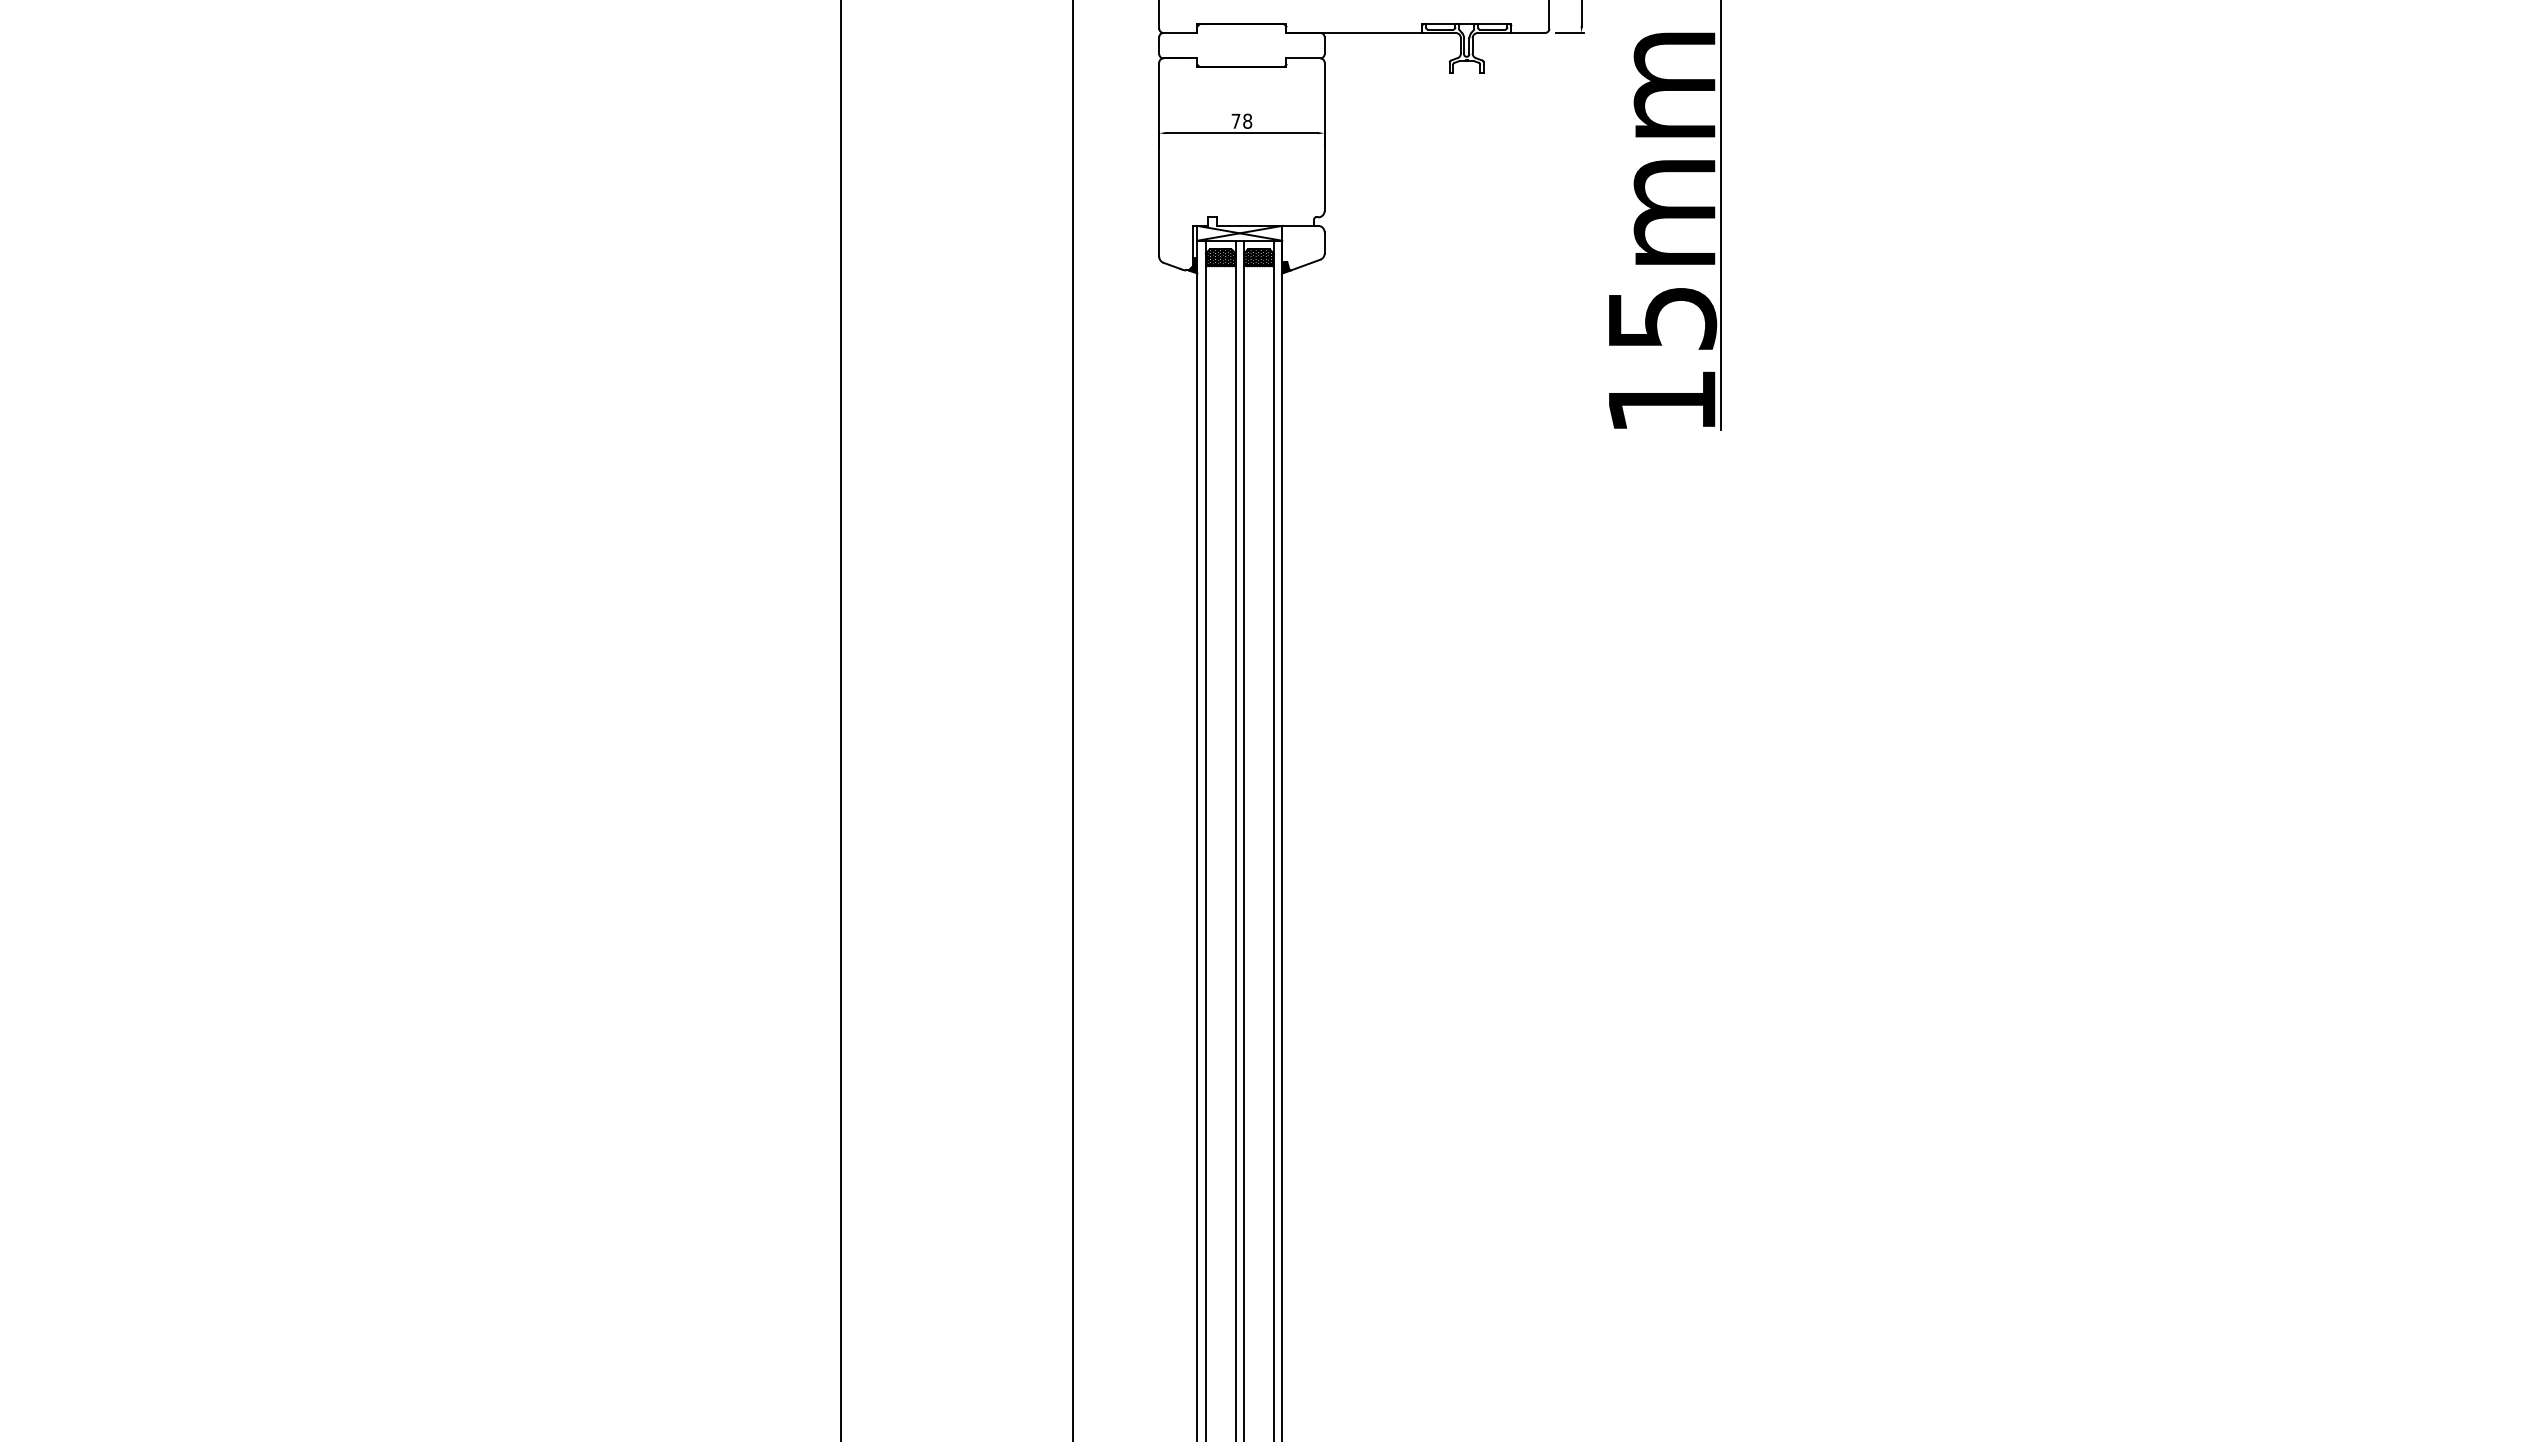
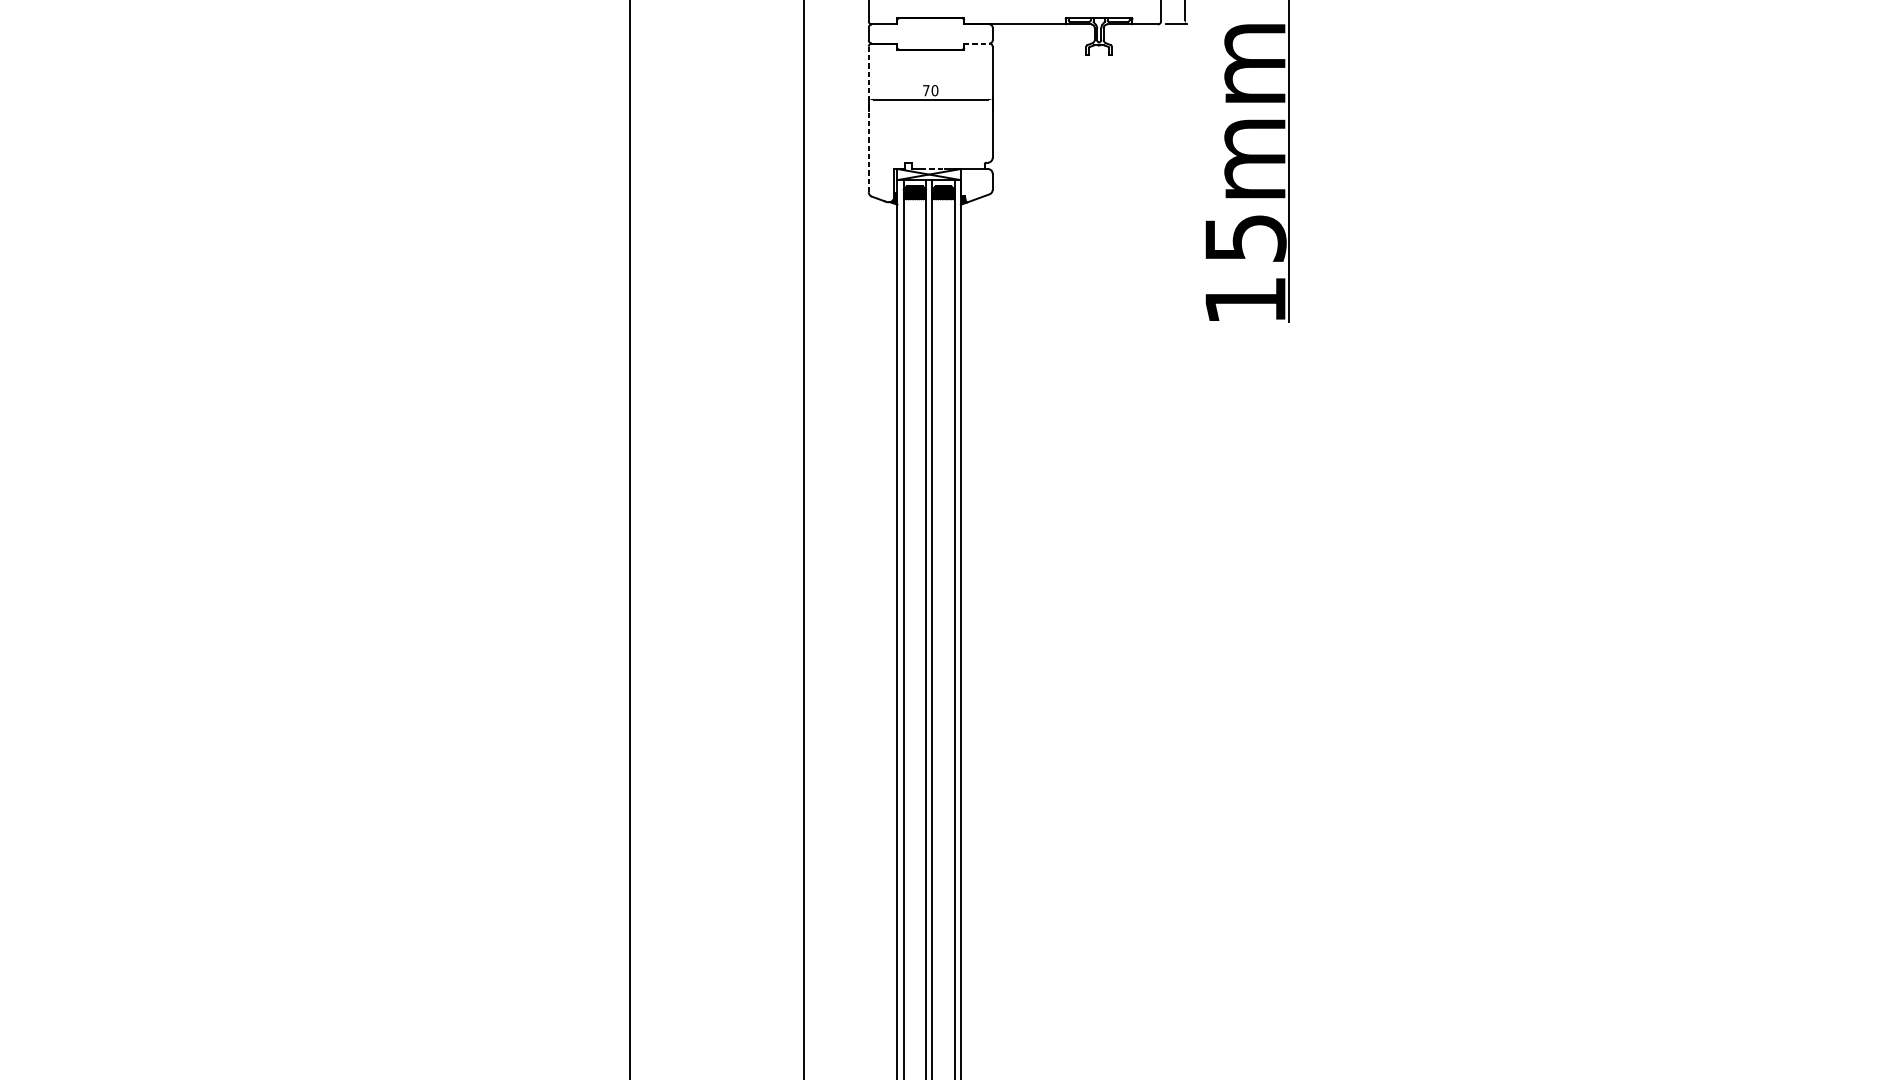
line: (1303, 58) -> (976, 43), solid -> dashed
text: (1247, 121) -> (934, 90), 78 -> 70
line: (1159, 159) -> (868, 119), solid -> dashed
line: (1245, 225) -> (933, 168), solid -> dashed

